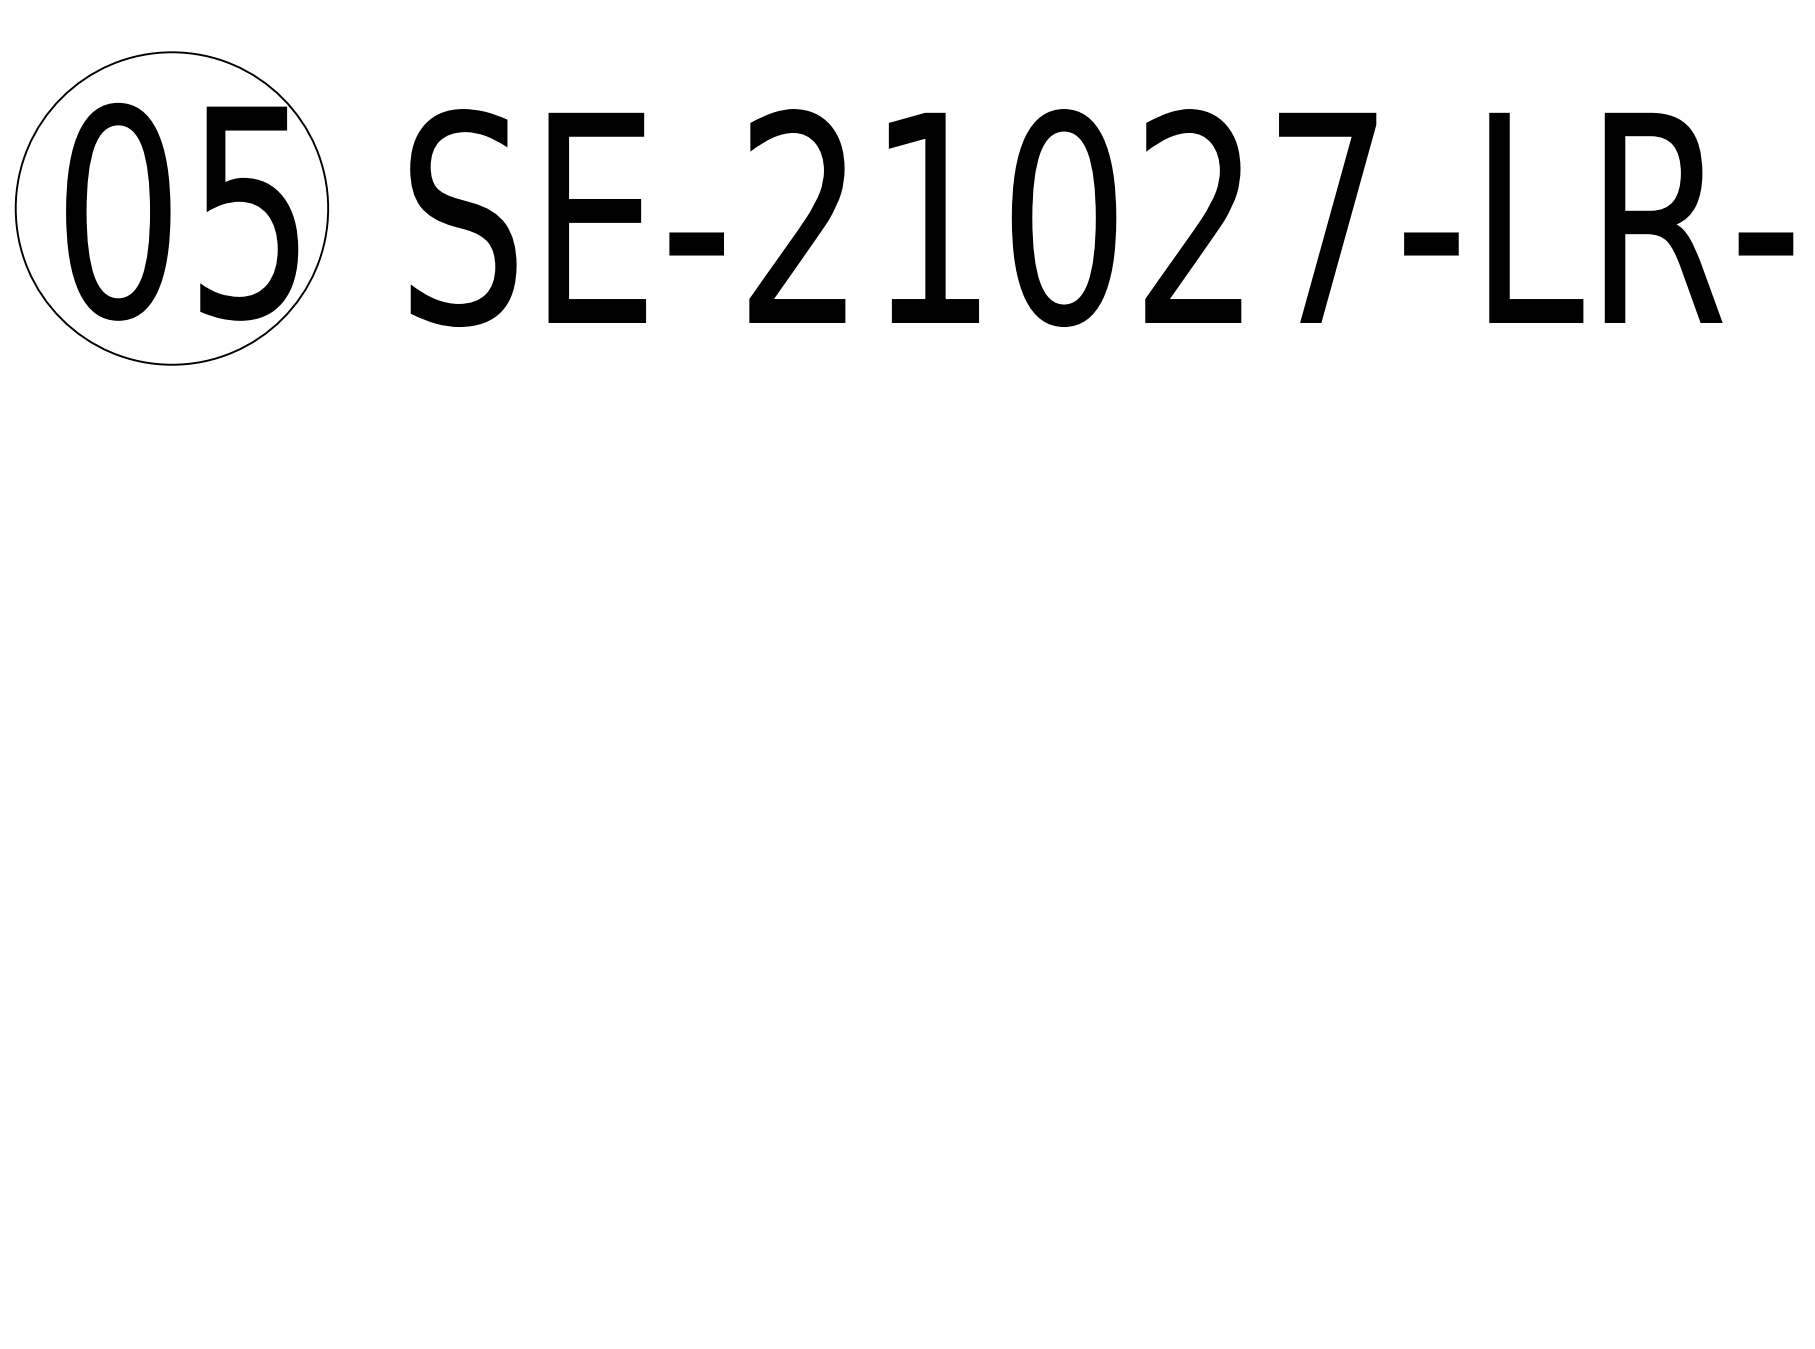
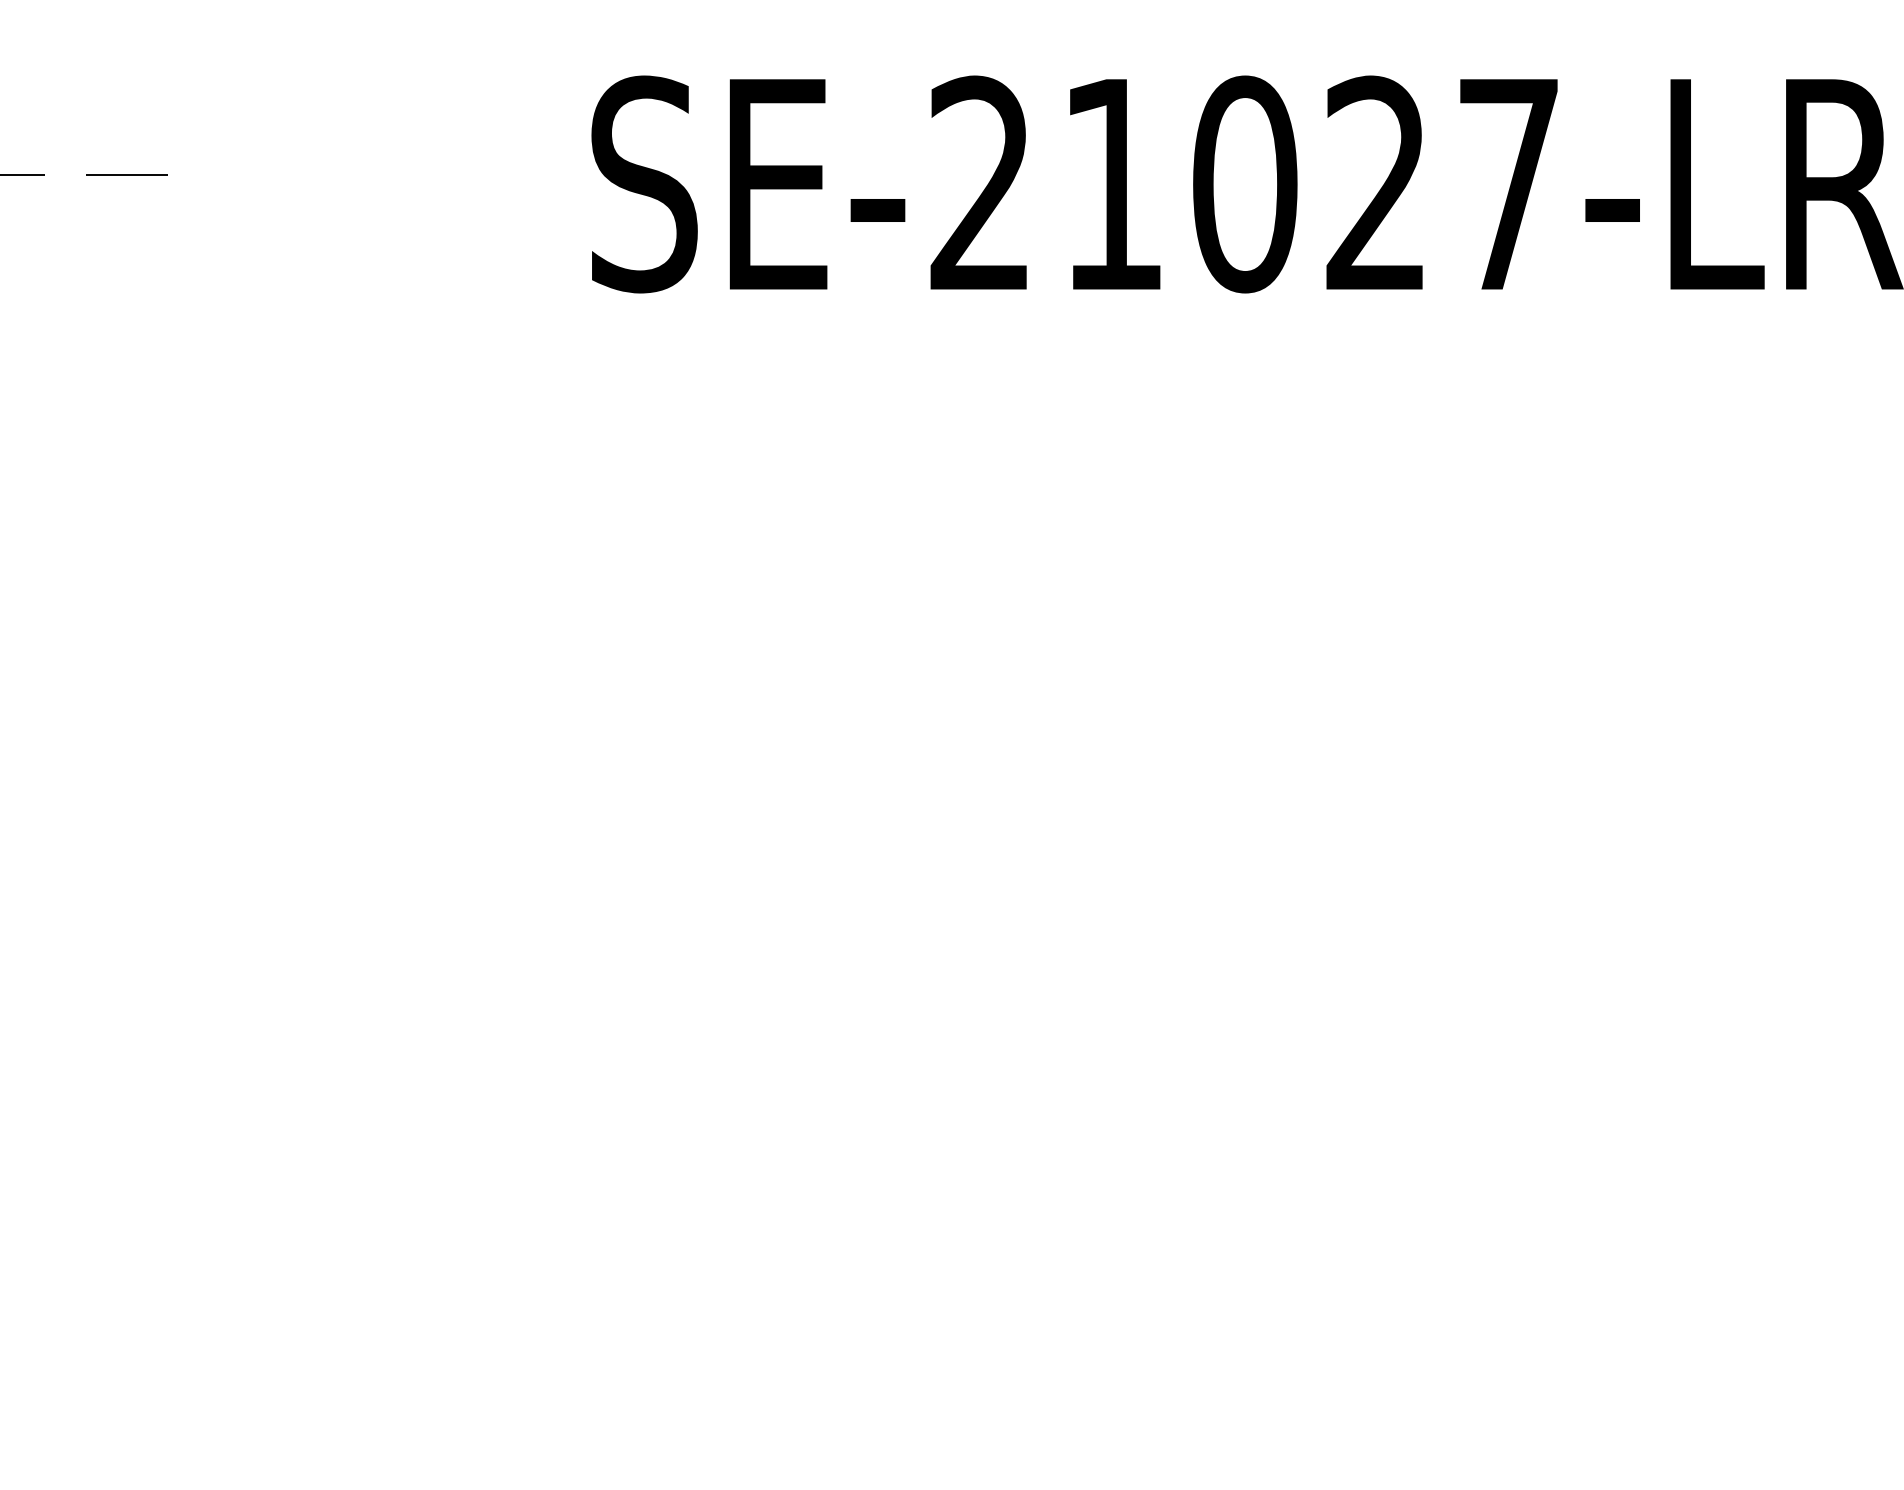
part: (172, 208) -> (353, 174), removed

